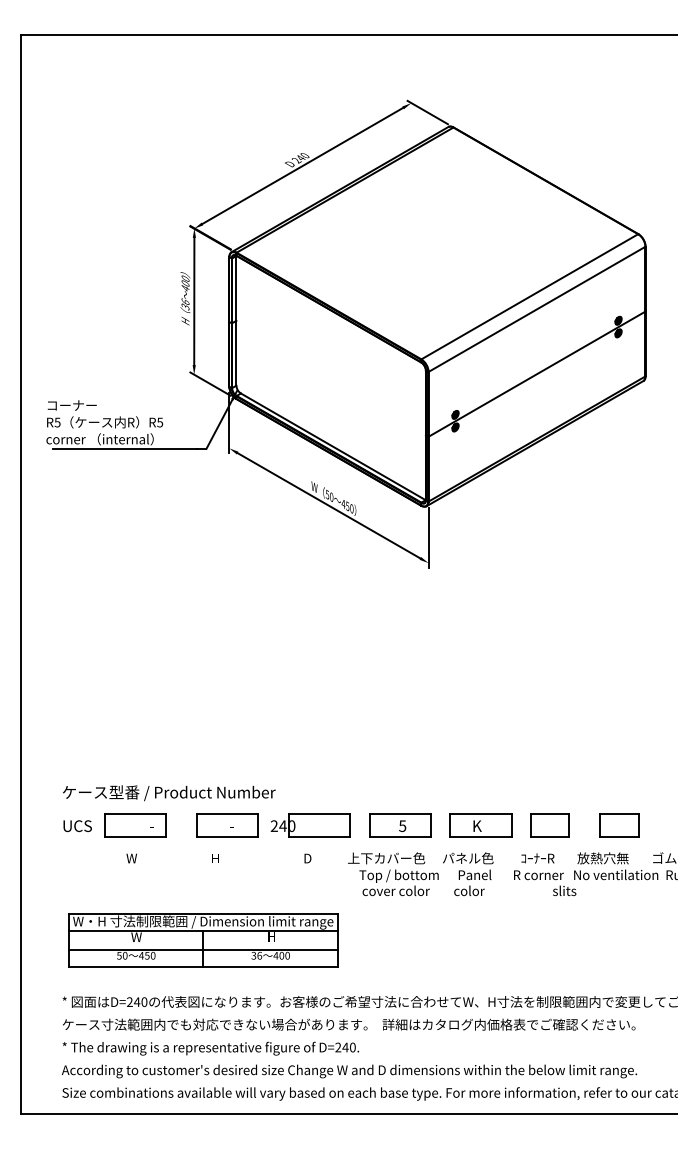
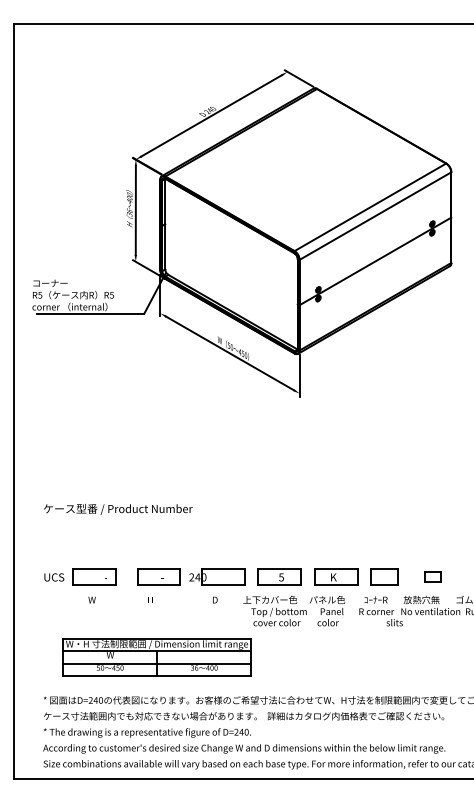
text: (169, 793) -> (118, 509), moved
part: (618, 824) -> (432, 576), size x0.6
part: (202, 940) -> (156, 657), moved

